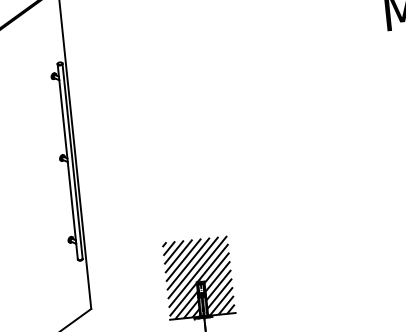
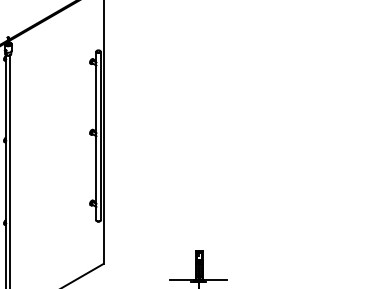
hatch: (197, 277) -> (197, 246), removed

